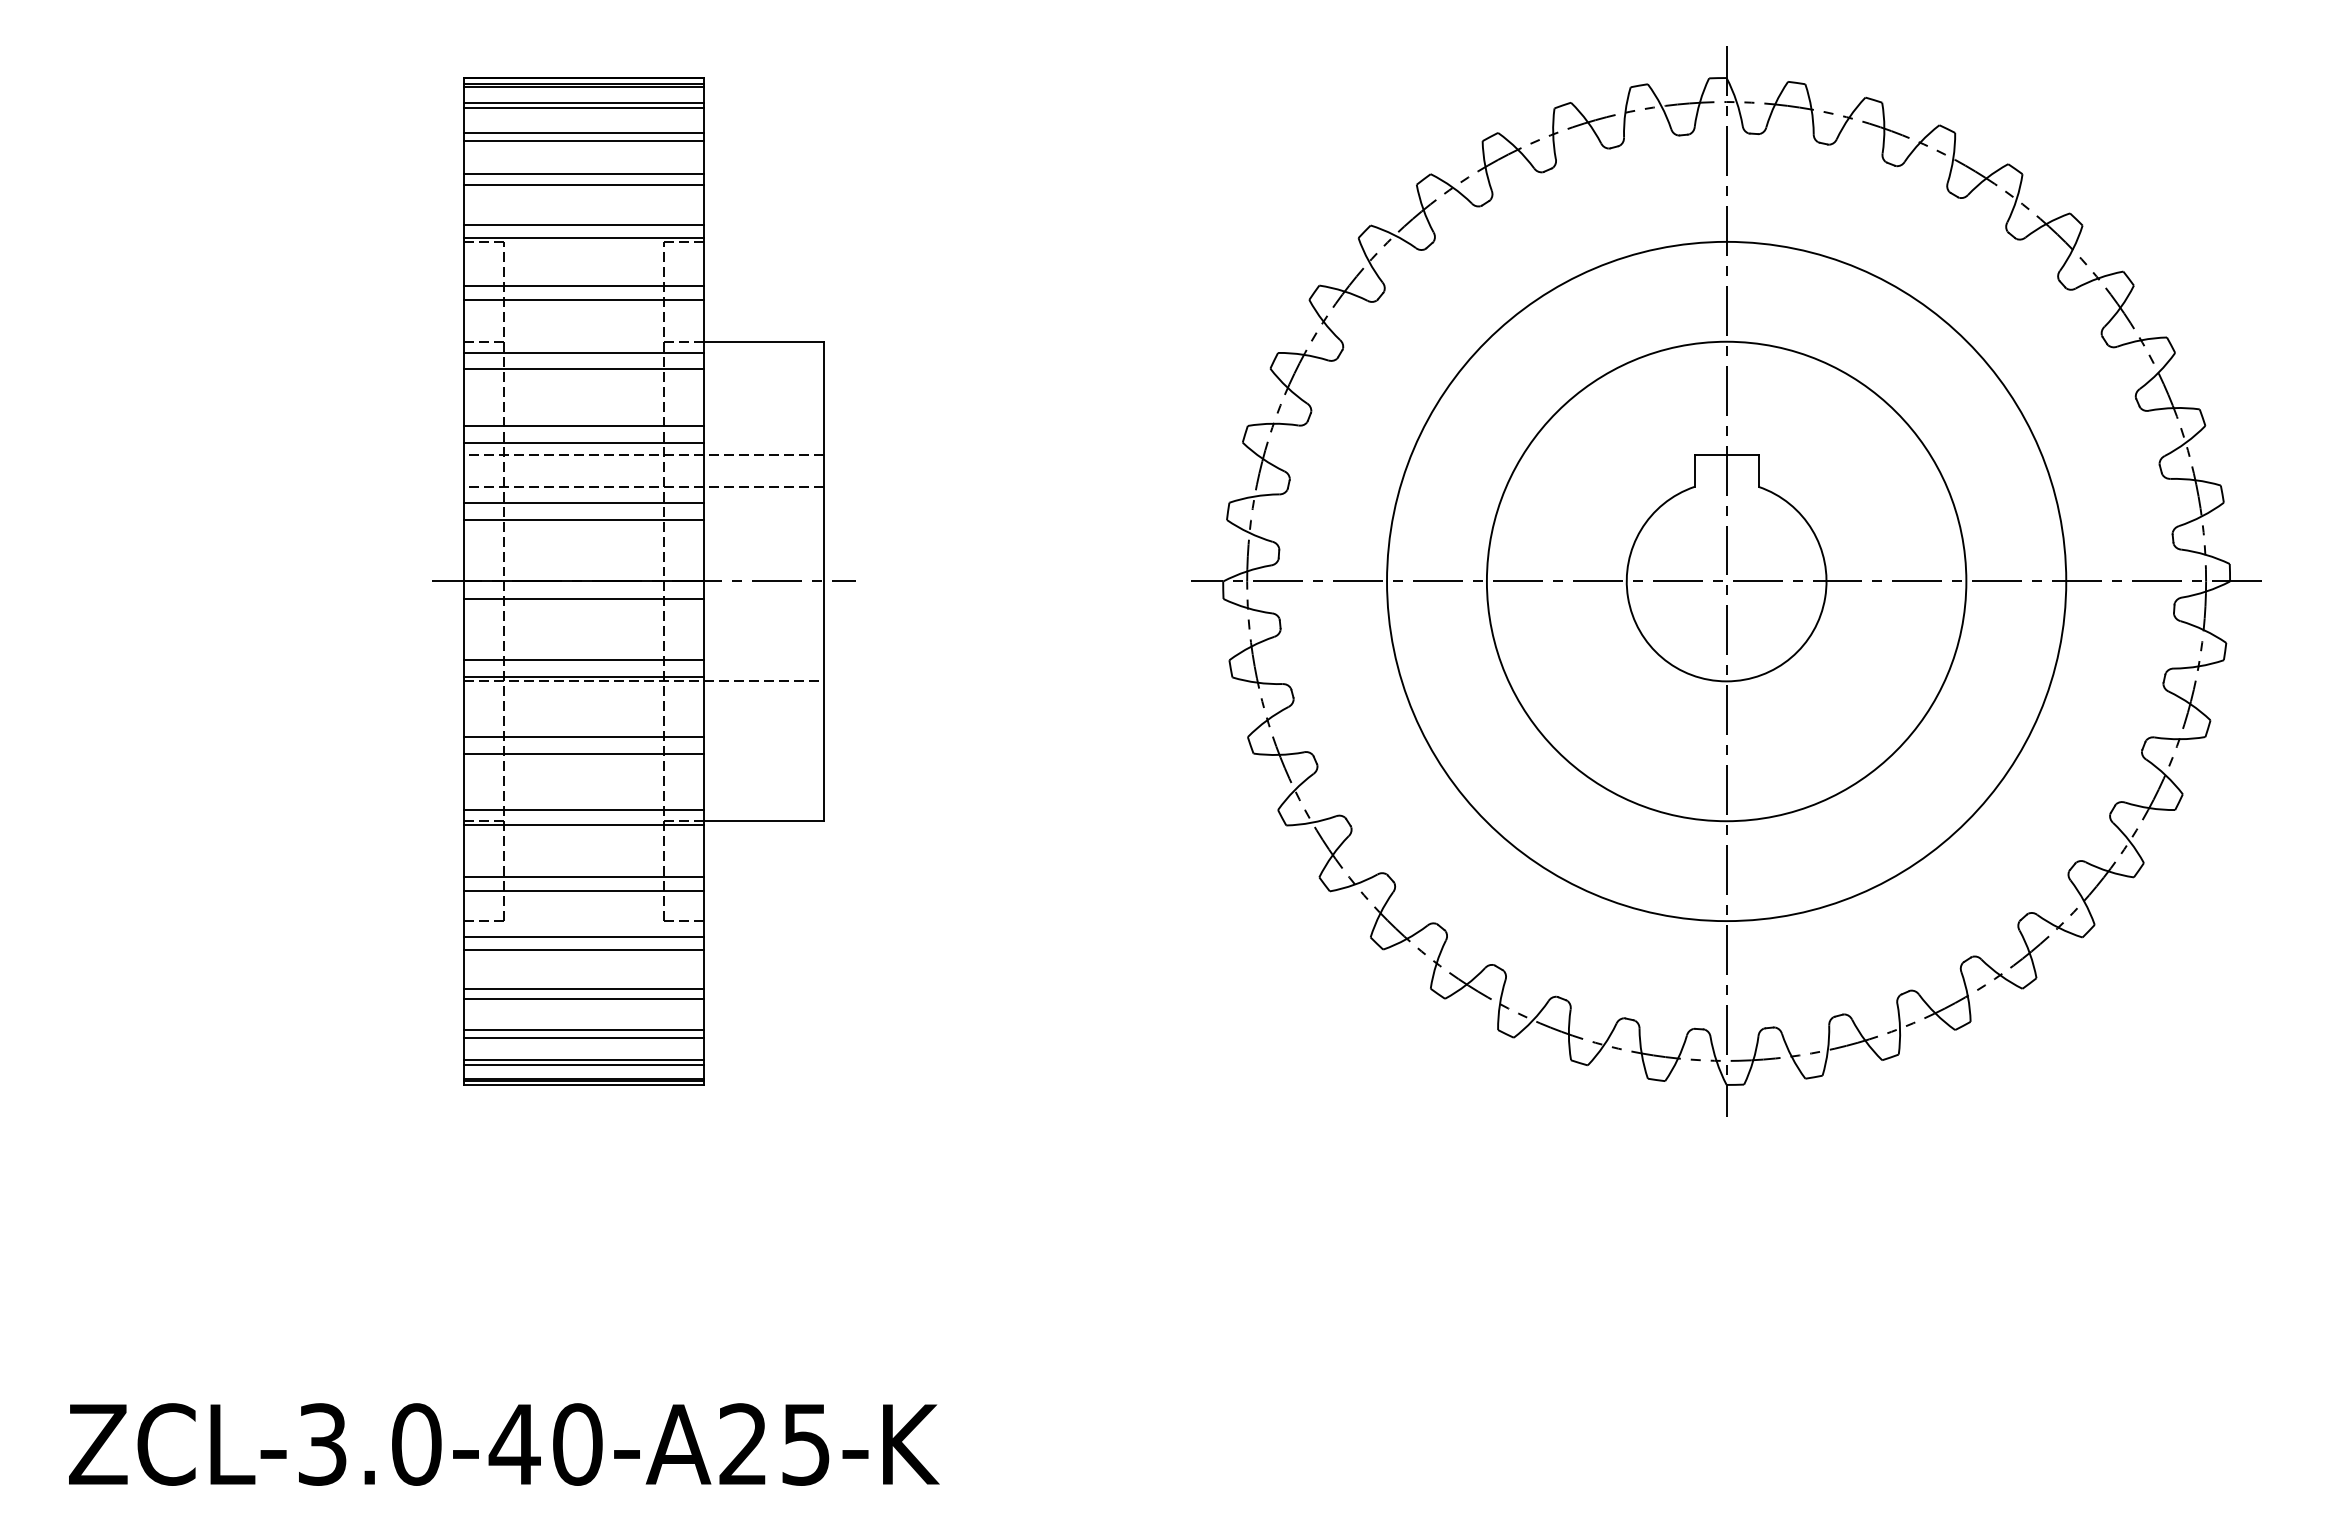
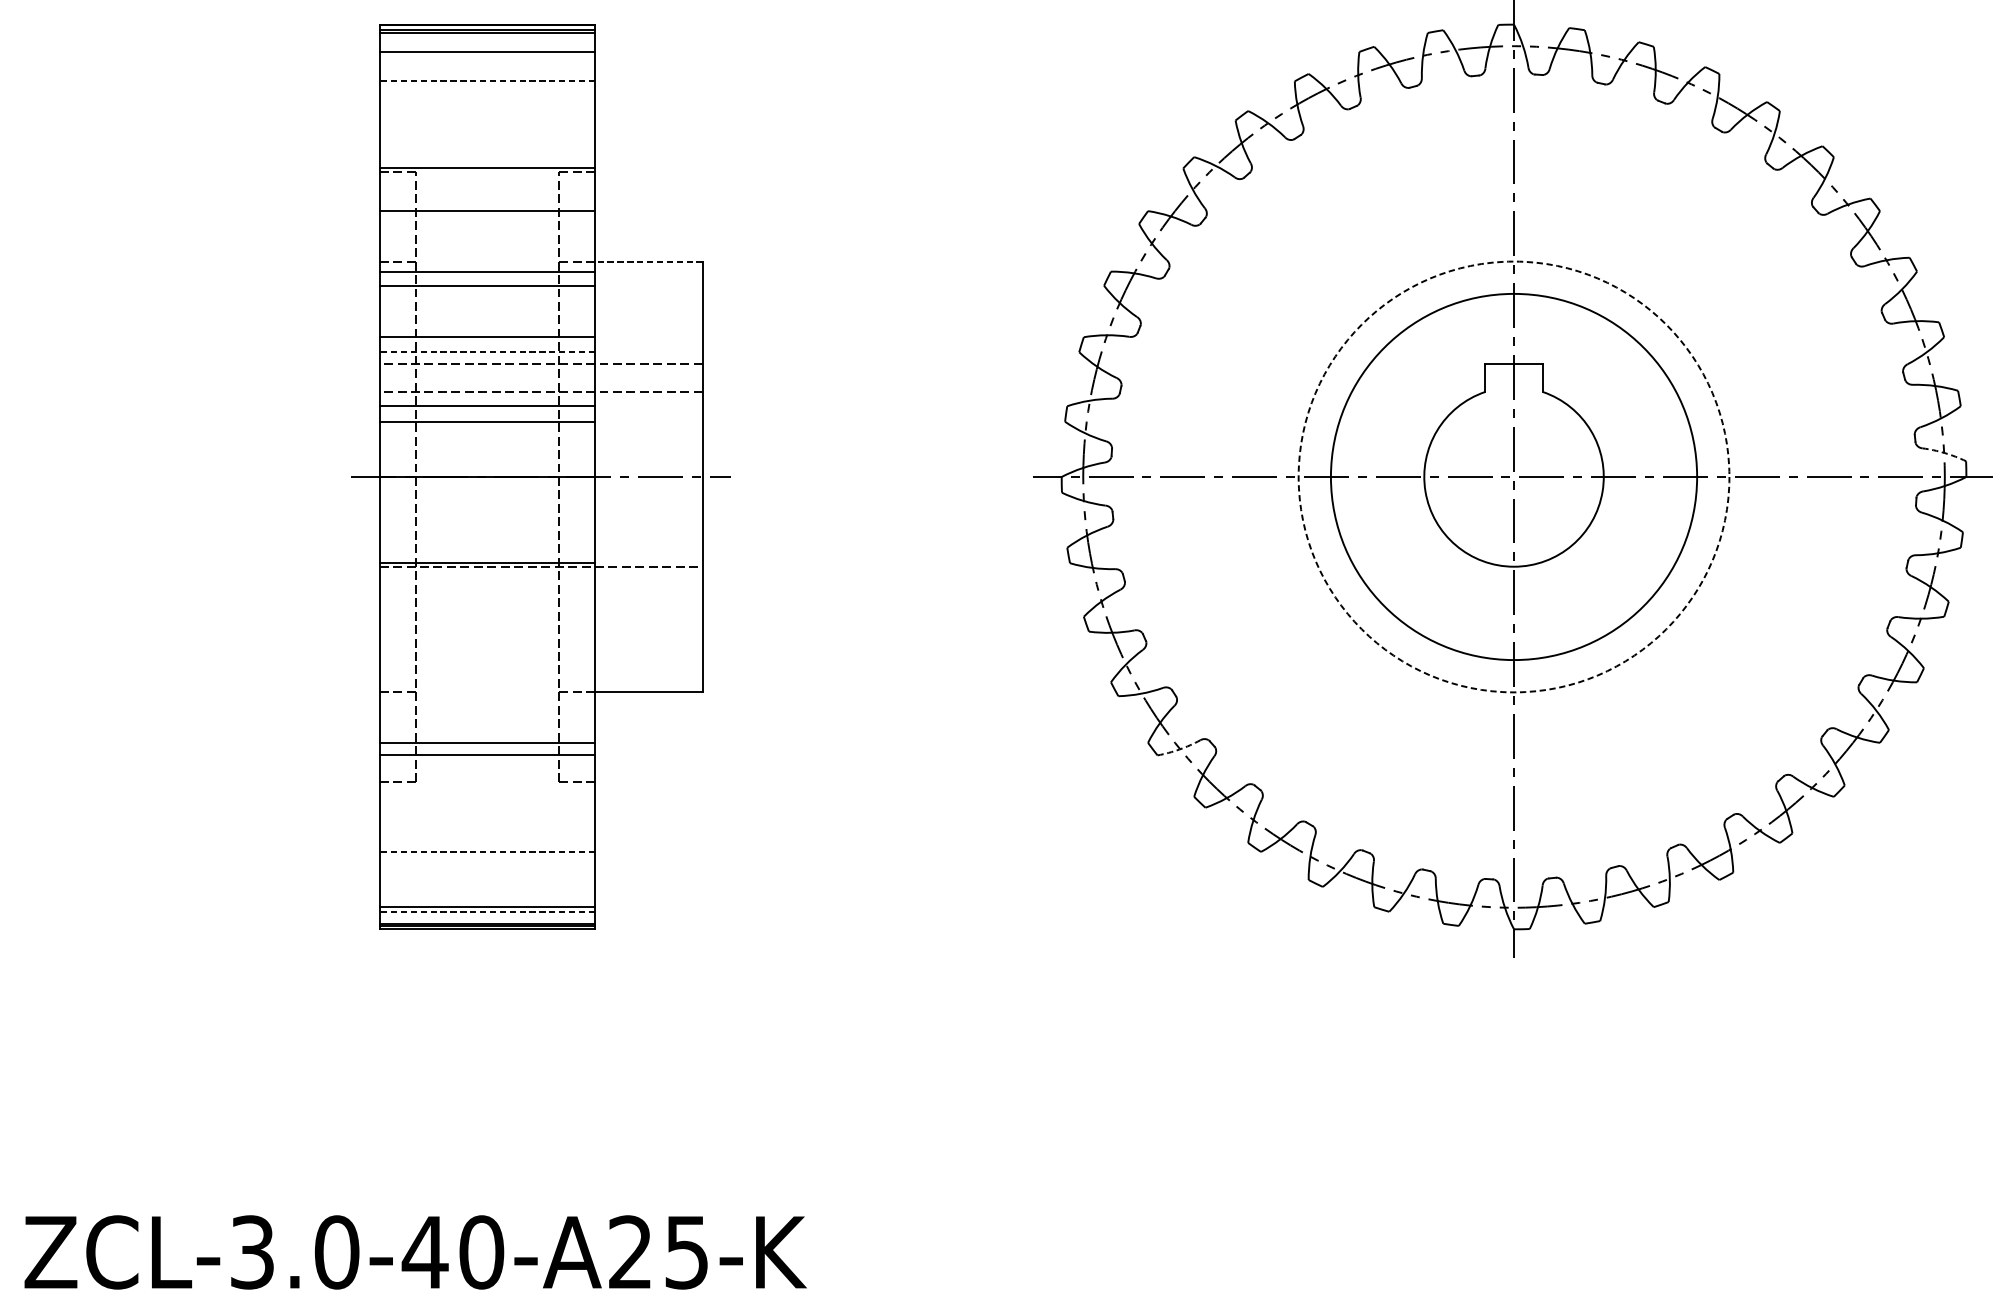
line: (583, 102) -> (486, 46), removed
line: (583, 132) -> (486, 73), removed
line: (583, 141) -> (486, 81), solid -> dashed
line: (583, 174) -> (486, 111), removed
line: (583, 184) -> (486, 120), removed
line: (583, 225) -> (486, 157), removed
line: (583, 299) -> (486, 223), removed
line: (763, 341) -> (648, 261), solid -> dashed
line: (583, 442) -> (486, 352), solid -> dashed
arc: (2206, 554) -> (1945, 452), solid -> dashed
circle: (1726, 581) -> (1513, 476), size x0.6
circle: (1726, 581) -> (1513, 476), solid -> dashed
line: (583, 598) -> (486, 492), removed
line: (583, 660) -> (486, 547), removed
line: (583, 737) -> (486, 617), removed
line: (583, 753) -> (486, 631), removed
line: (583, 810) -> (486, 682), removed
line: (583, 825) -> (486, 696), removed
arc: (1354, 884) -> (1179, 749), solid -> dashed
line: (583, 937) -> (486, 796), removed
line: (583, 949) -> (486, 807), removed
line: (583, 988) -> (486, 842), removed
line: (583, 998) -> (486, 851), solid -> dashed
line: (583, 1030) -> (486, 880), removed
line: (583, 1037) -> (486, 886), removed
line: (583, 1065) -> (486, 911), solid -> dashed

